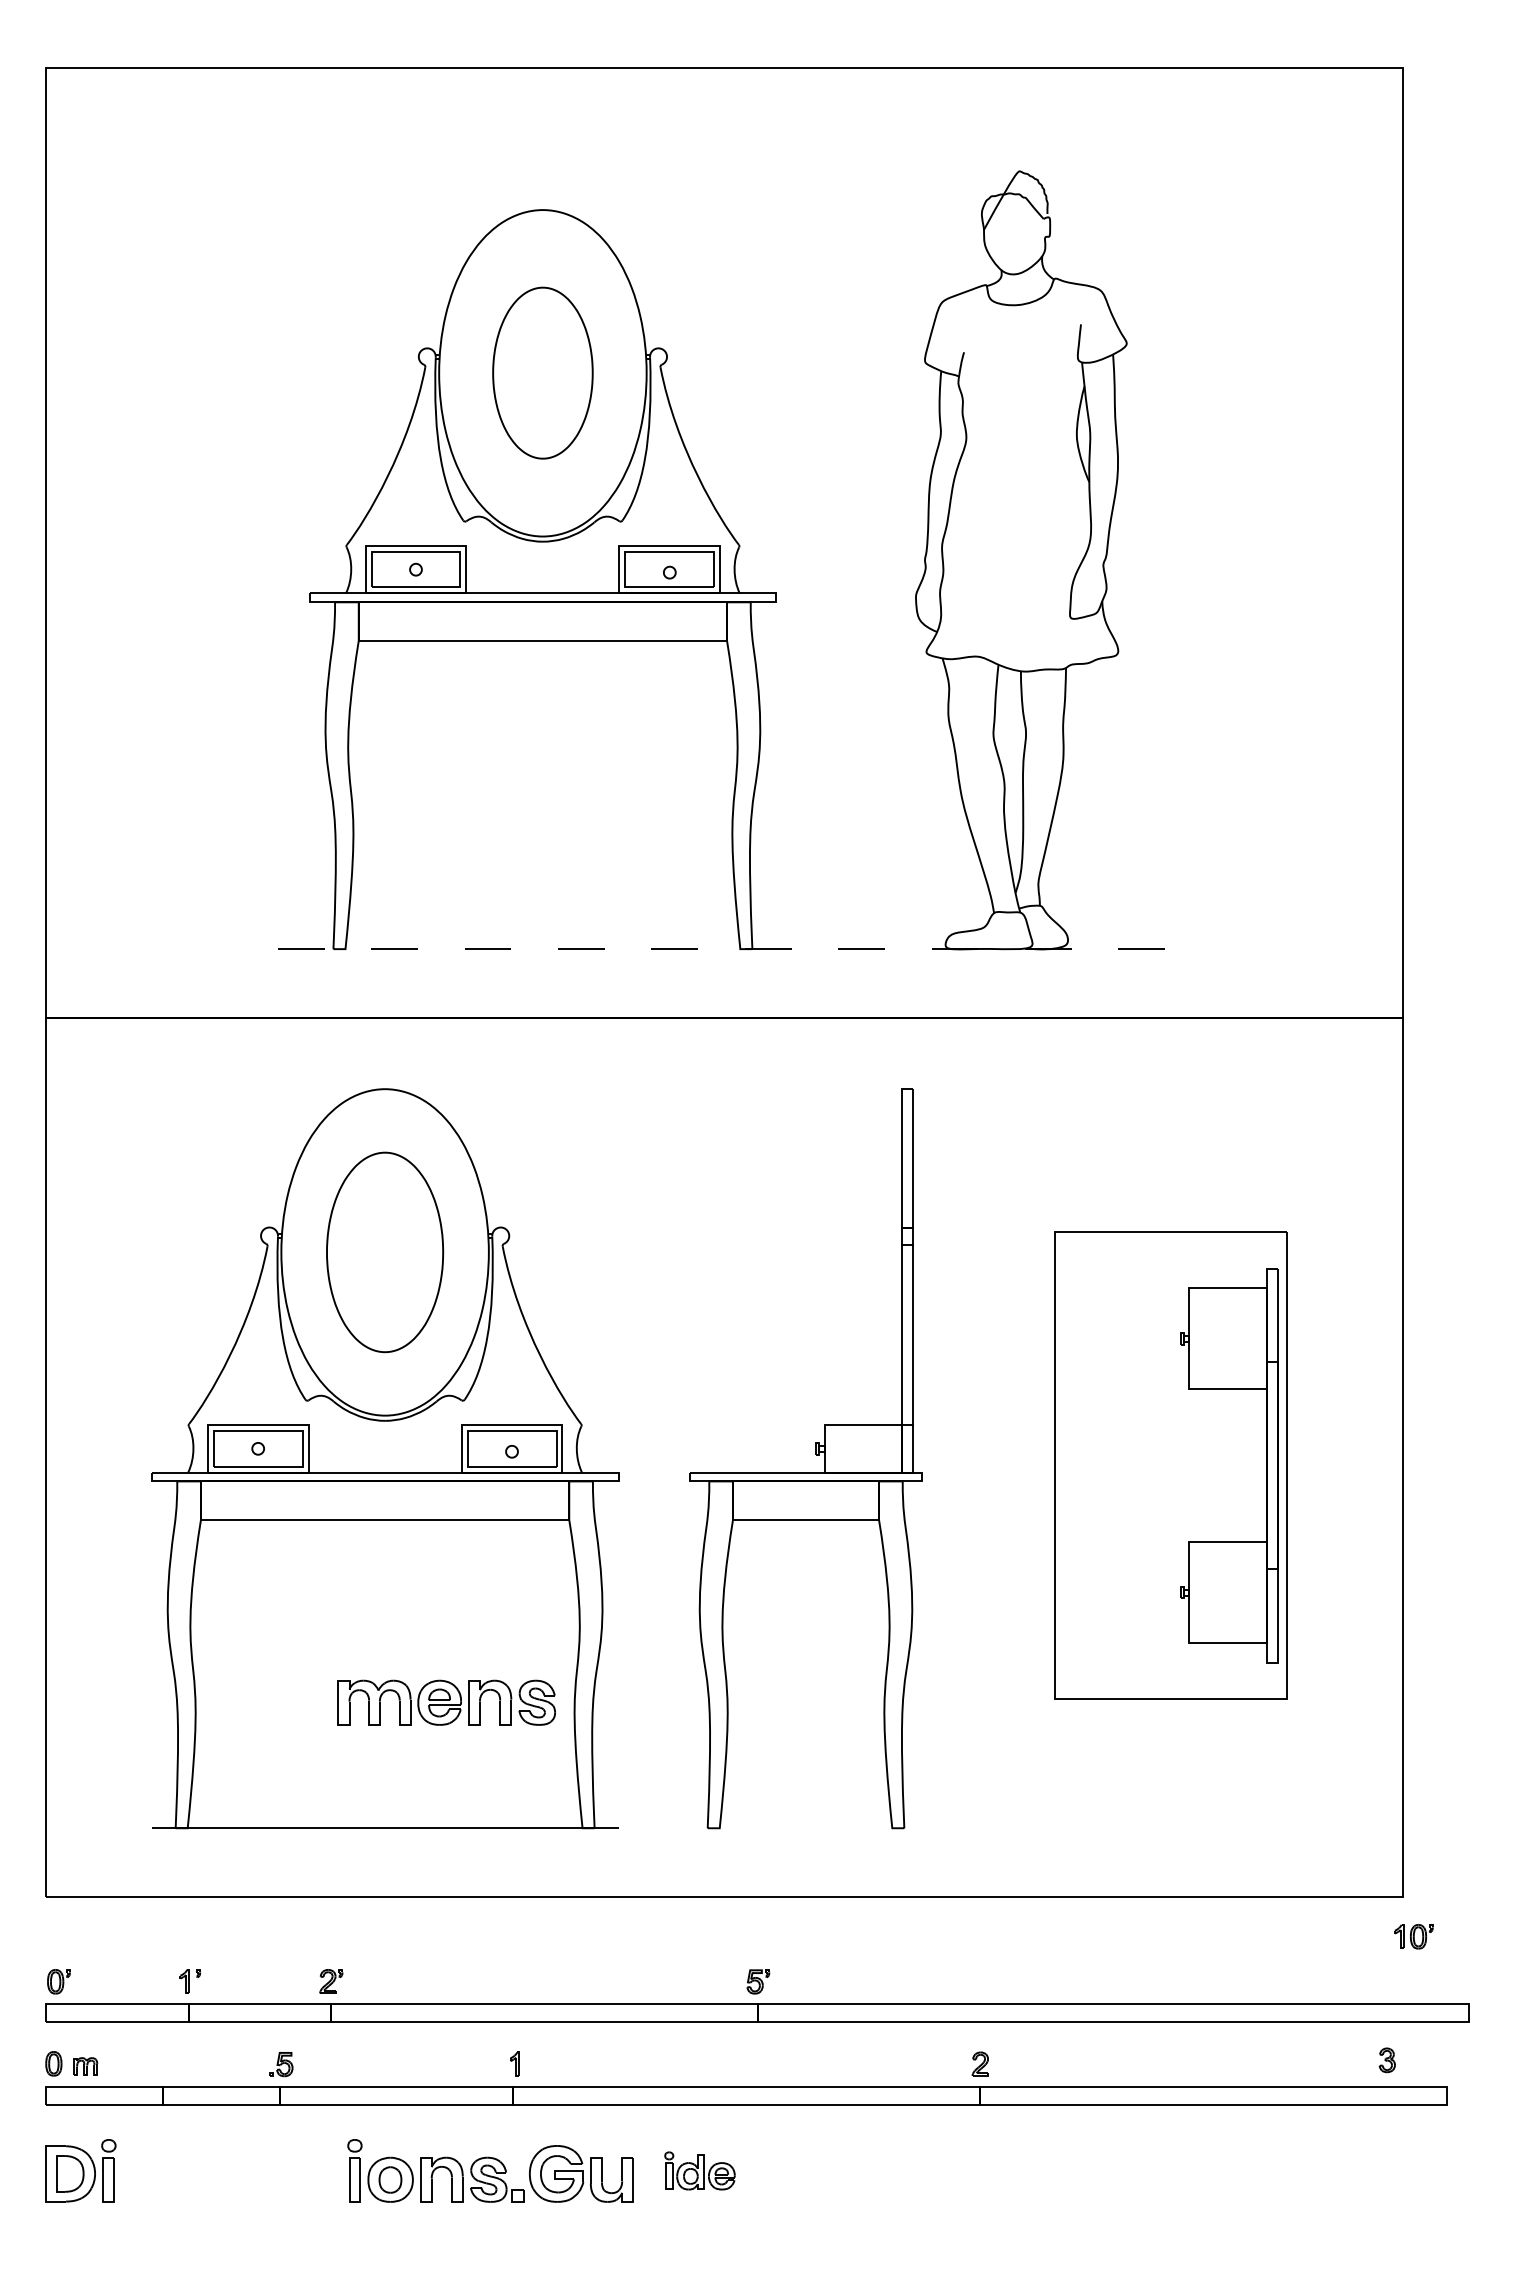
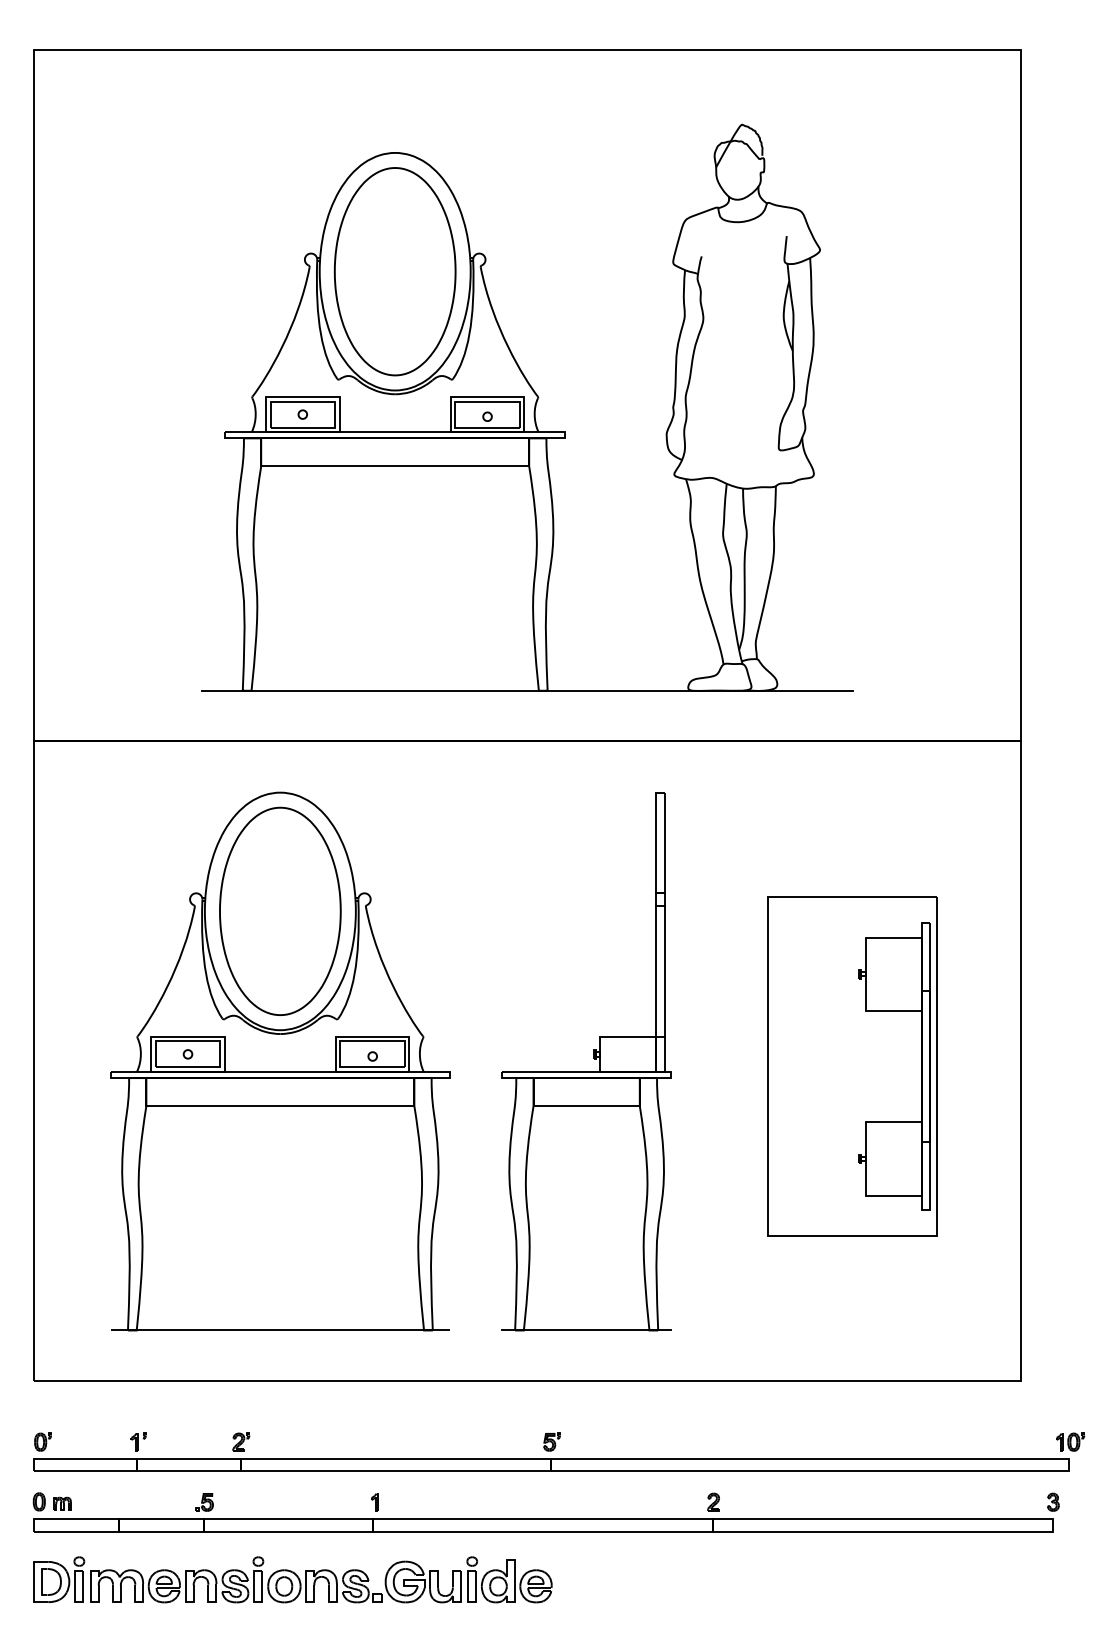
part: (542, 372) -> (394, 271), size x1.67
line: (724, 949) -> (527, 691), dashed -> solid
part: (384, 1252) -> (279, 911), size x1.43
part: (446, 1702) -> (169, 1586), moved
line: (805, 1828) -> (586, 1330), added
part: (1413, 1936) -> (1070, 1441), moved
part: (1386, 2060) -> (1052, 1502), moved
part: (699, 2170) -> (509, 1579), size x1.67

